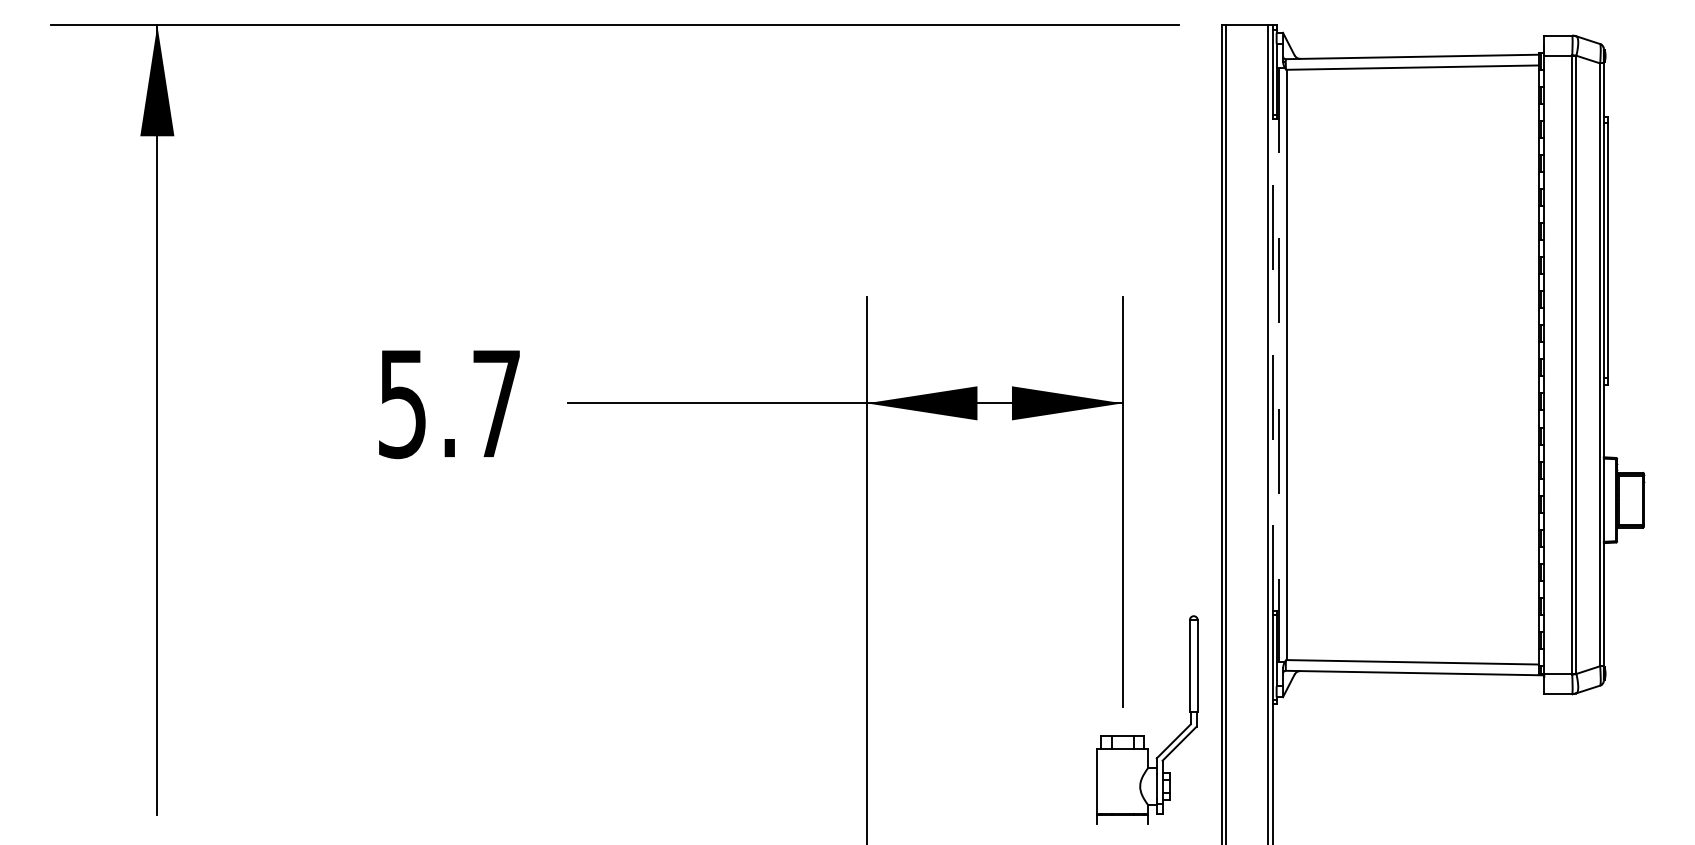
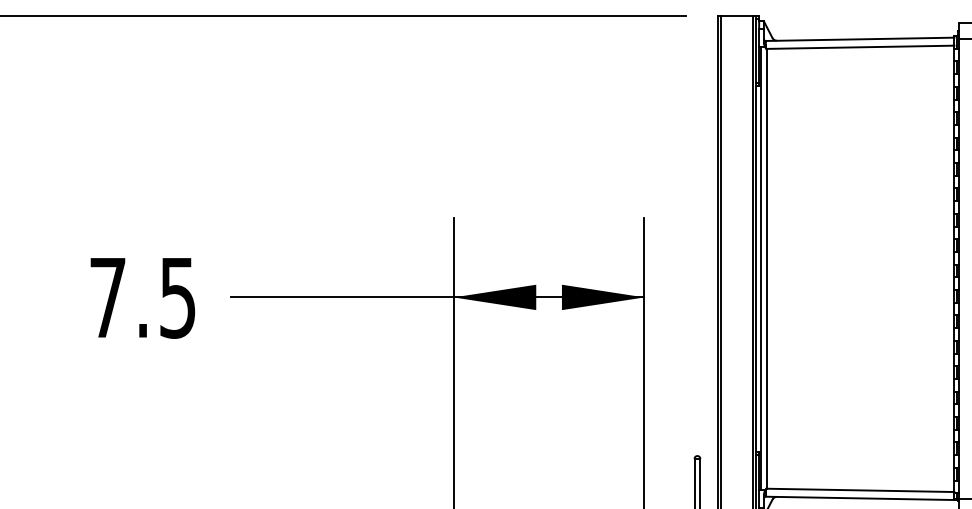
line: (1272, 364) -> (756, 268), dashed -> solid
line: (1278, 365) -> (760, 269), dashed -> solid
text: (449, 404) -> (142, 298), 5.7 -> 7.5

